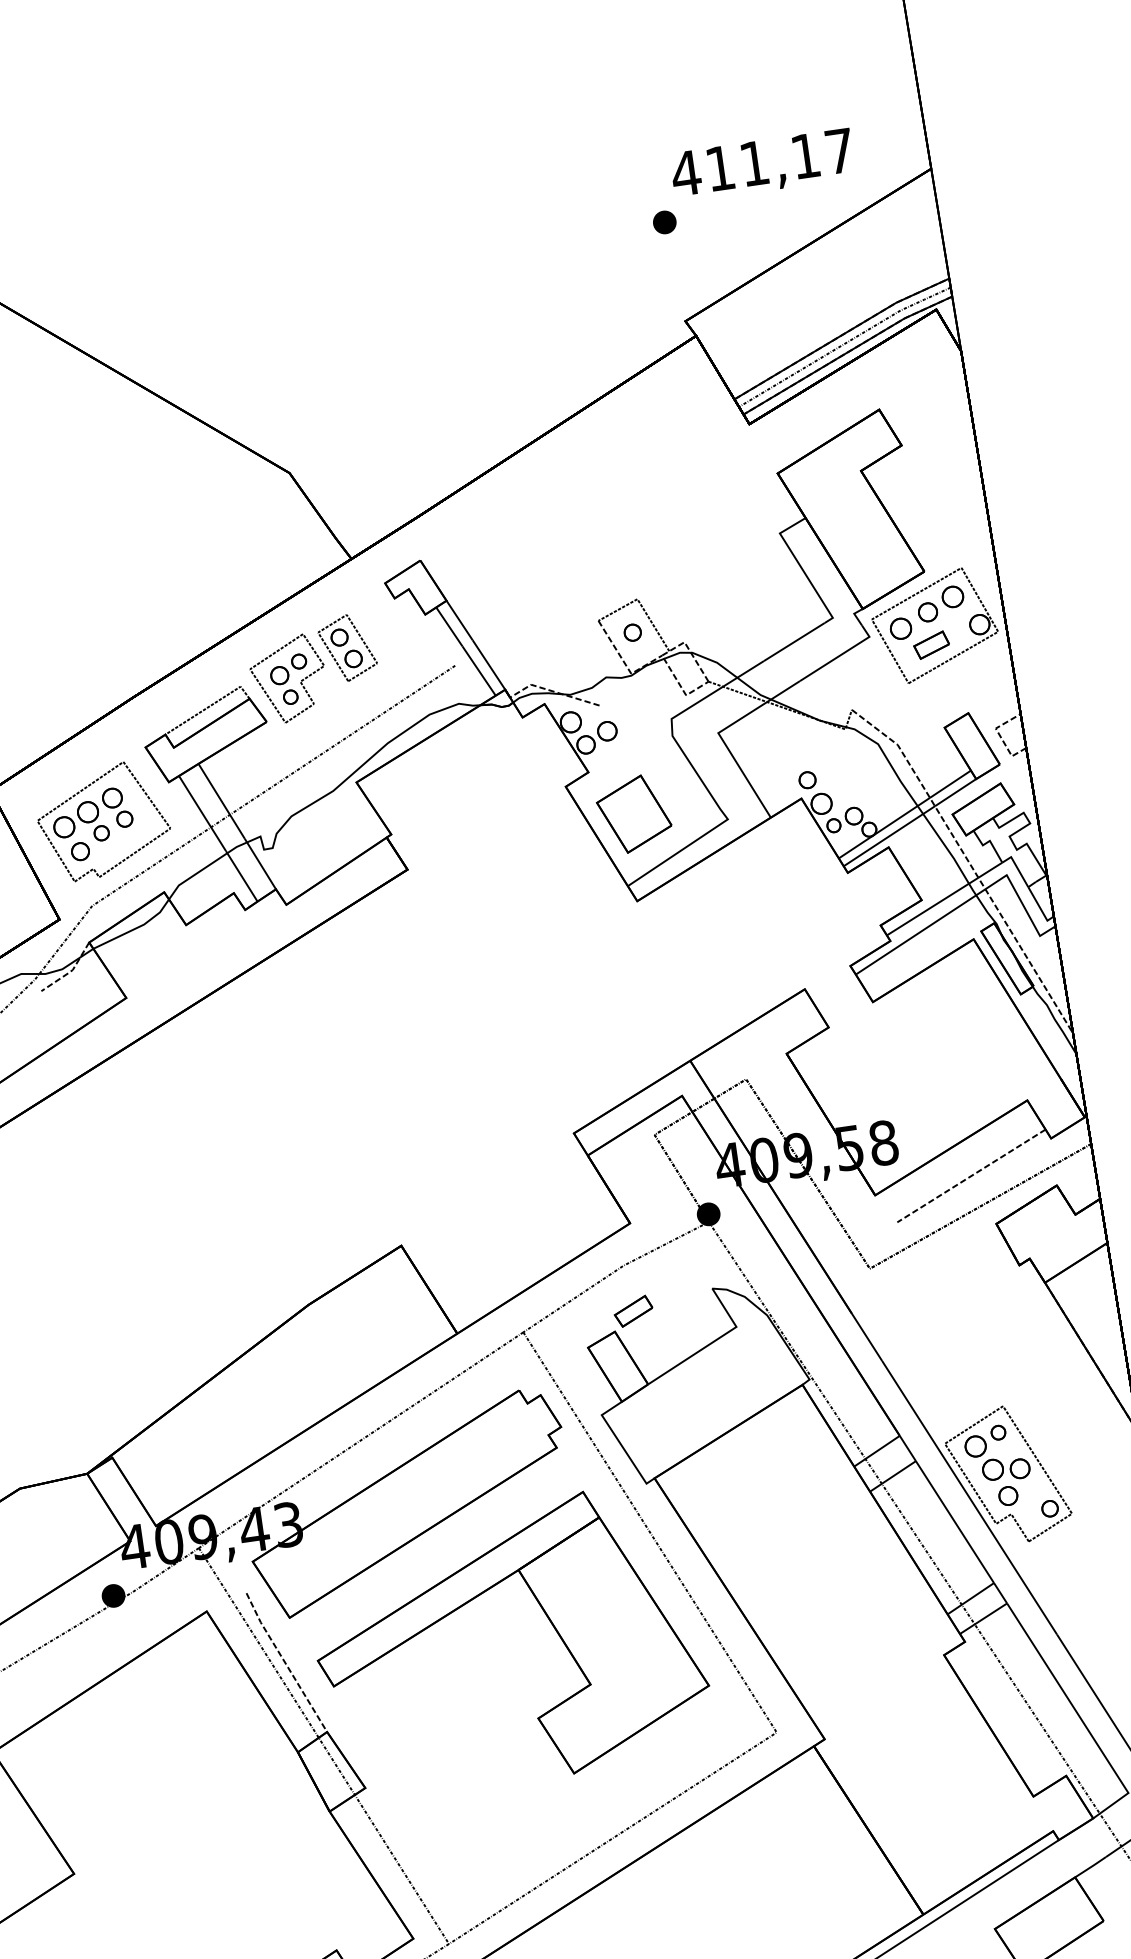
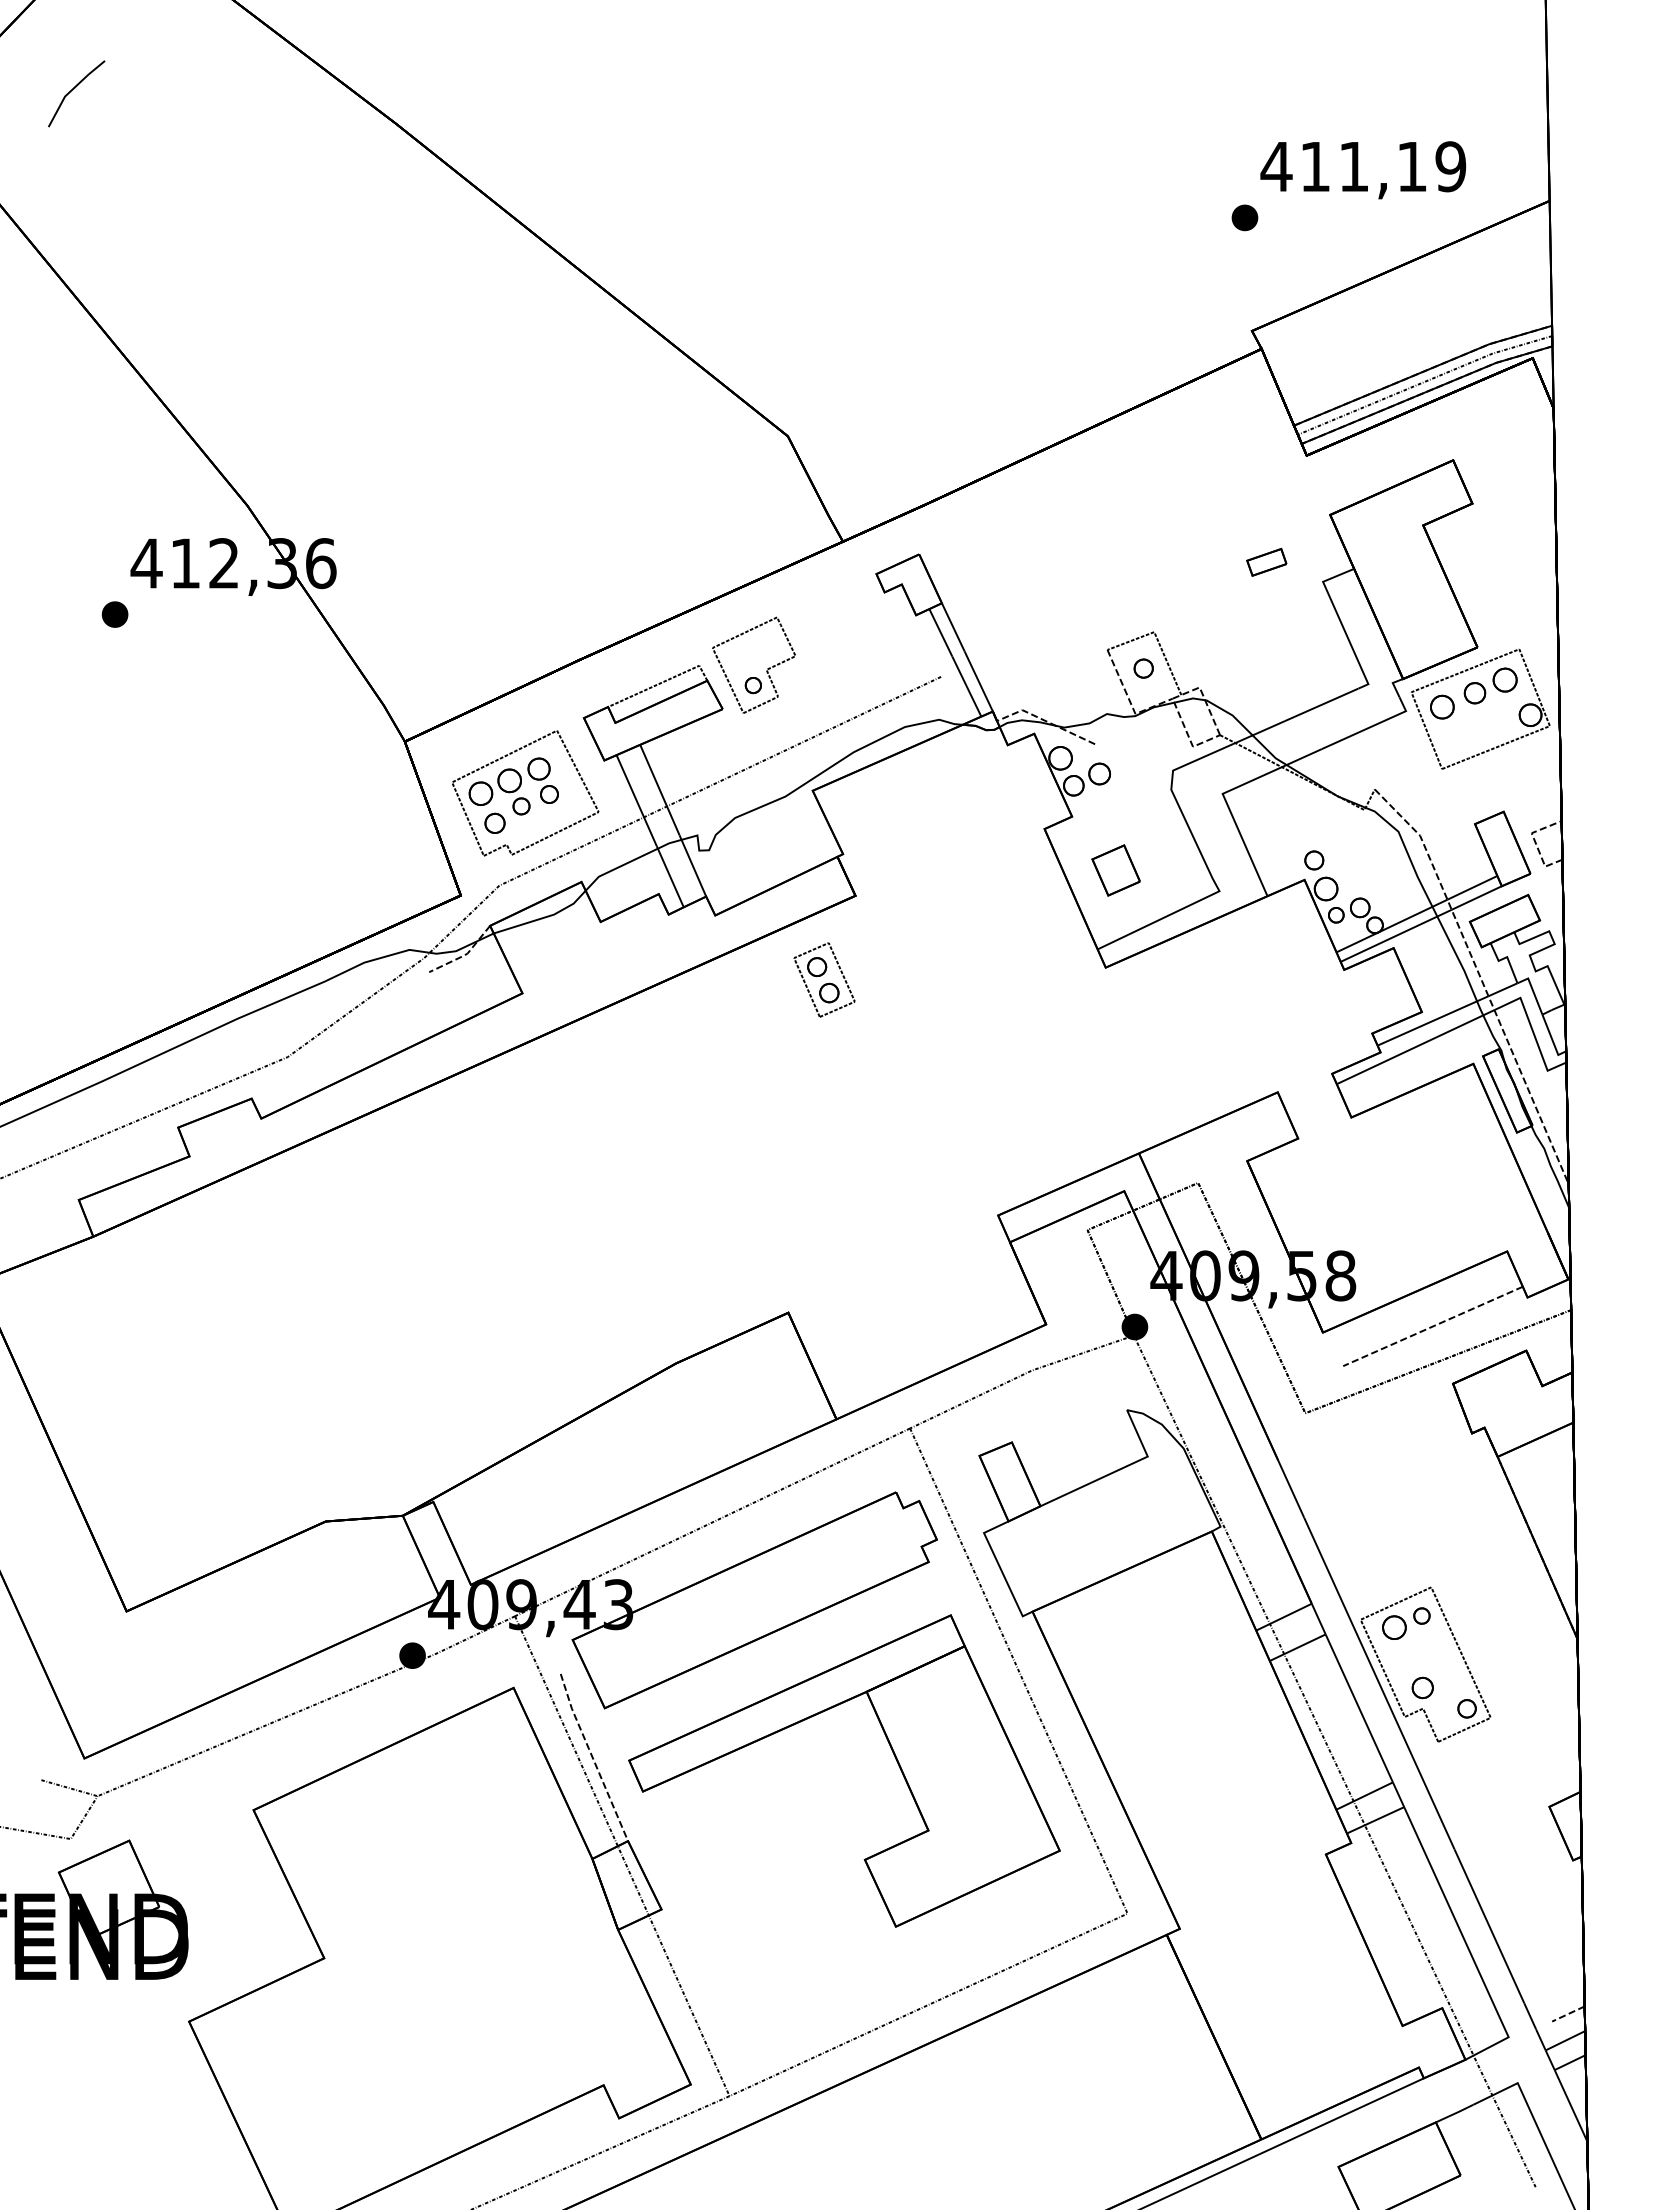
text: (839, 151) -> (1450, 166), 411,17 -> 411,19
part: (931, 644) -> (1266, 561), moved
part: (347, 647) -> (824, 979), moved
part: (288, 669) -> (755, 654), removed
part: (633, 814) -> (1115, 870), size x0.6
part: (633, 1311) -> (1035, 1422), removed
part: (1006, 1468) -> (1424, 1657), removed

